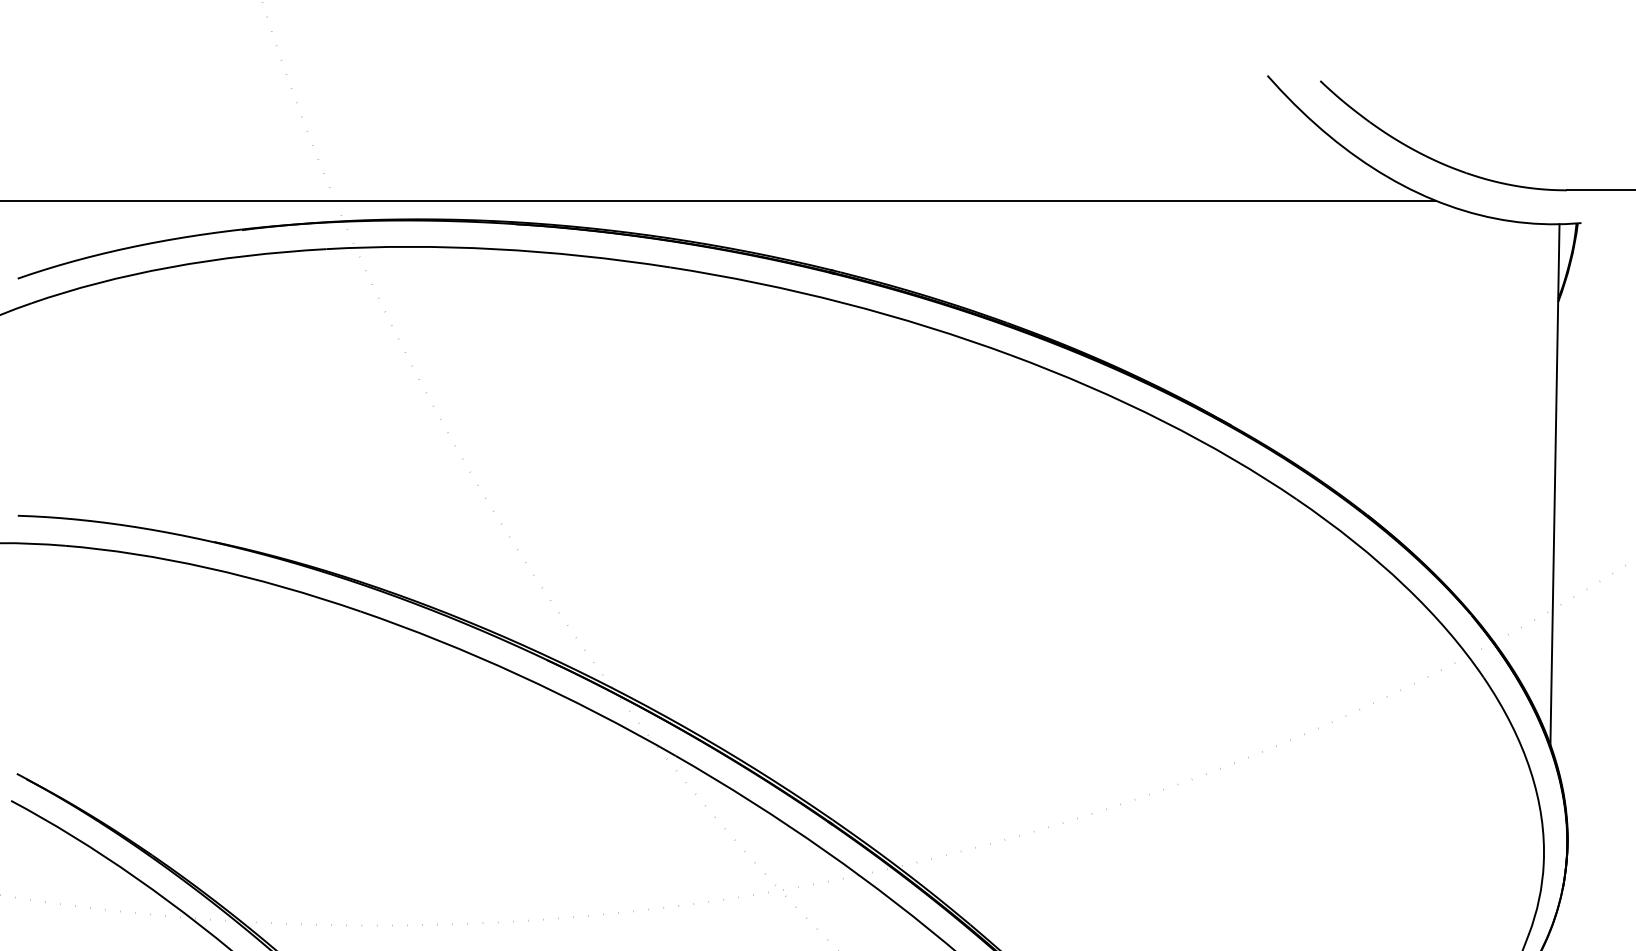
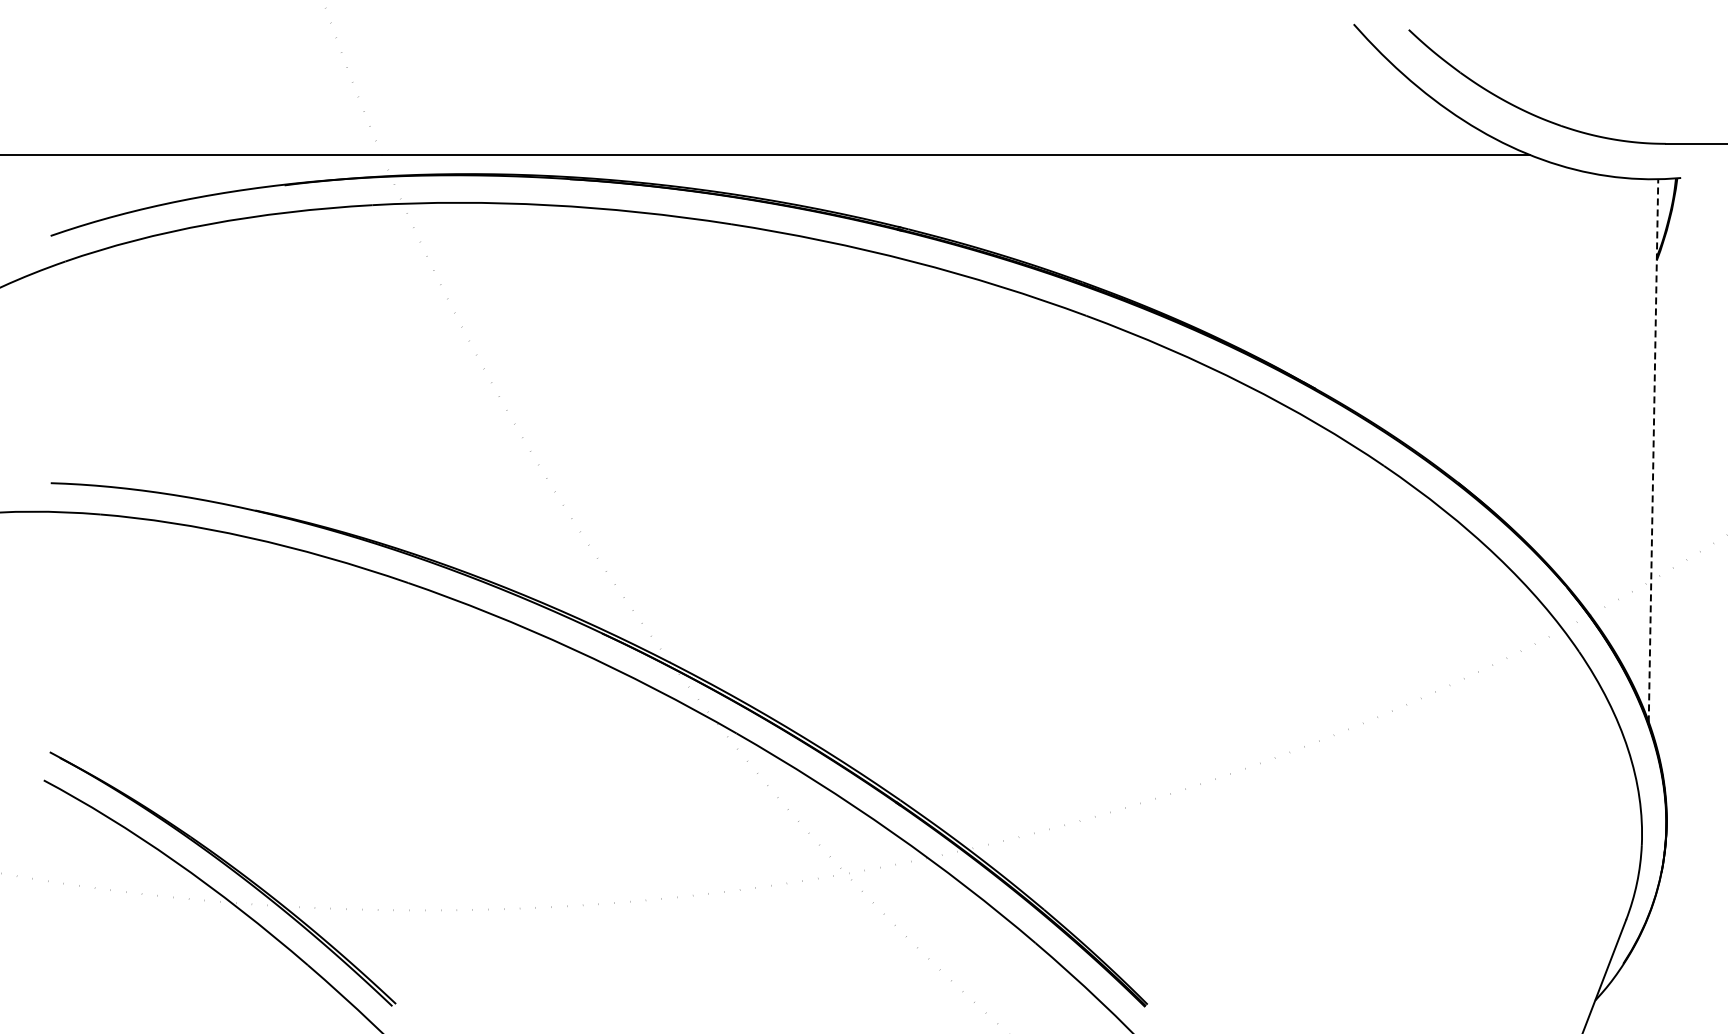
line: (1554, 484) -> (1653, 450), solid -> dashed

